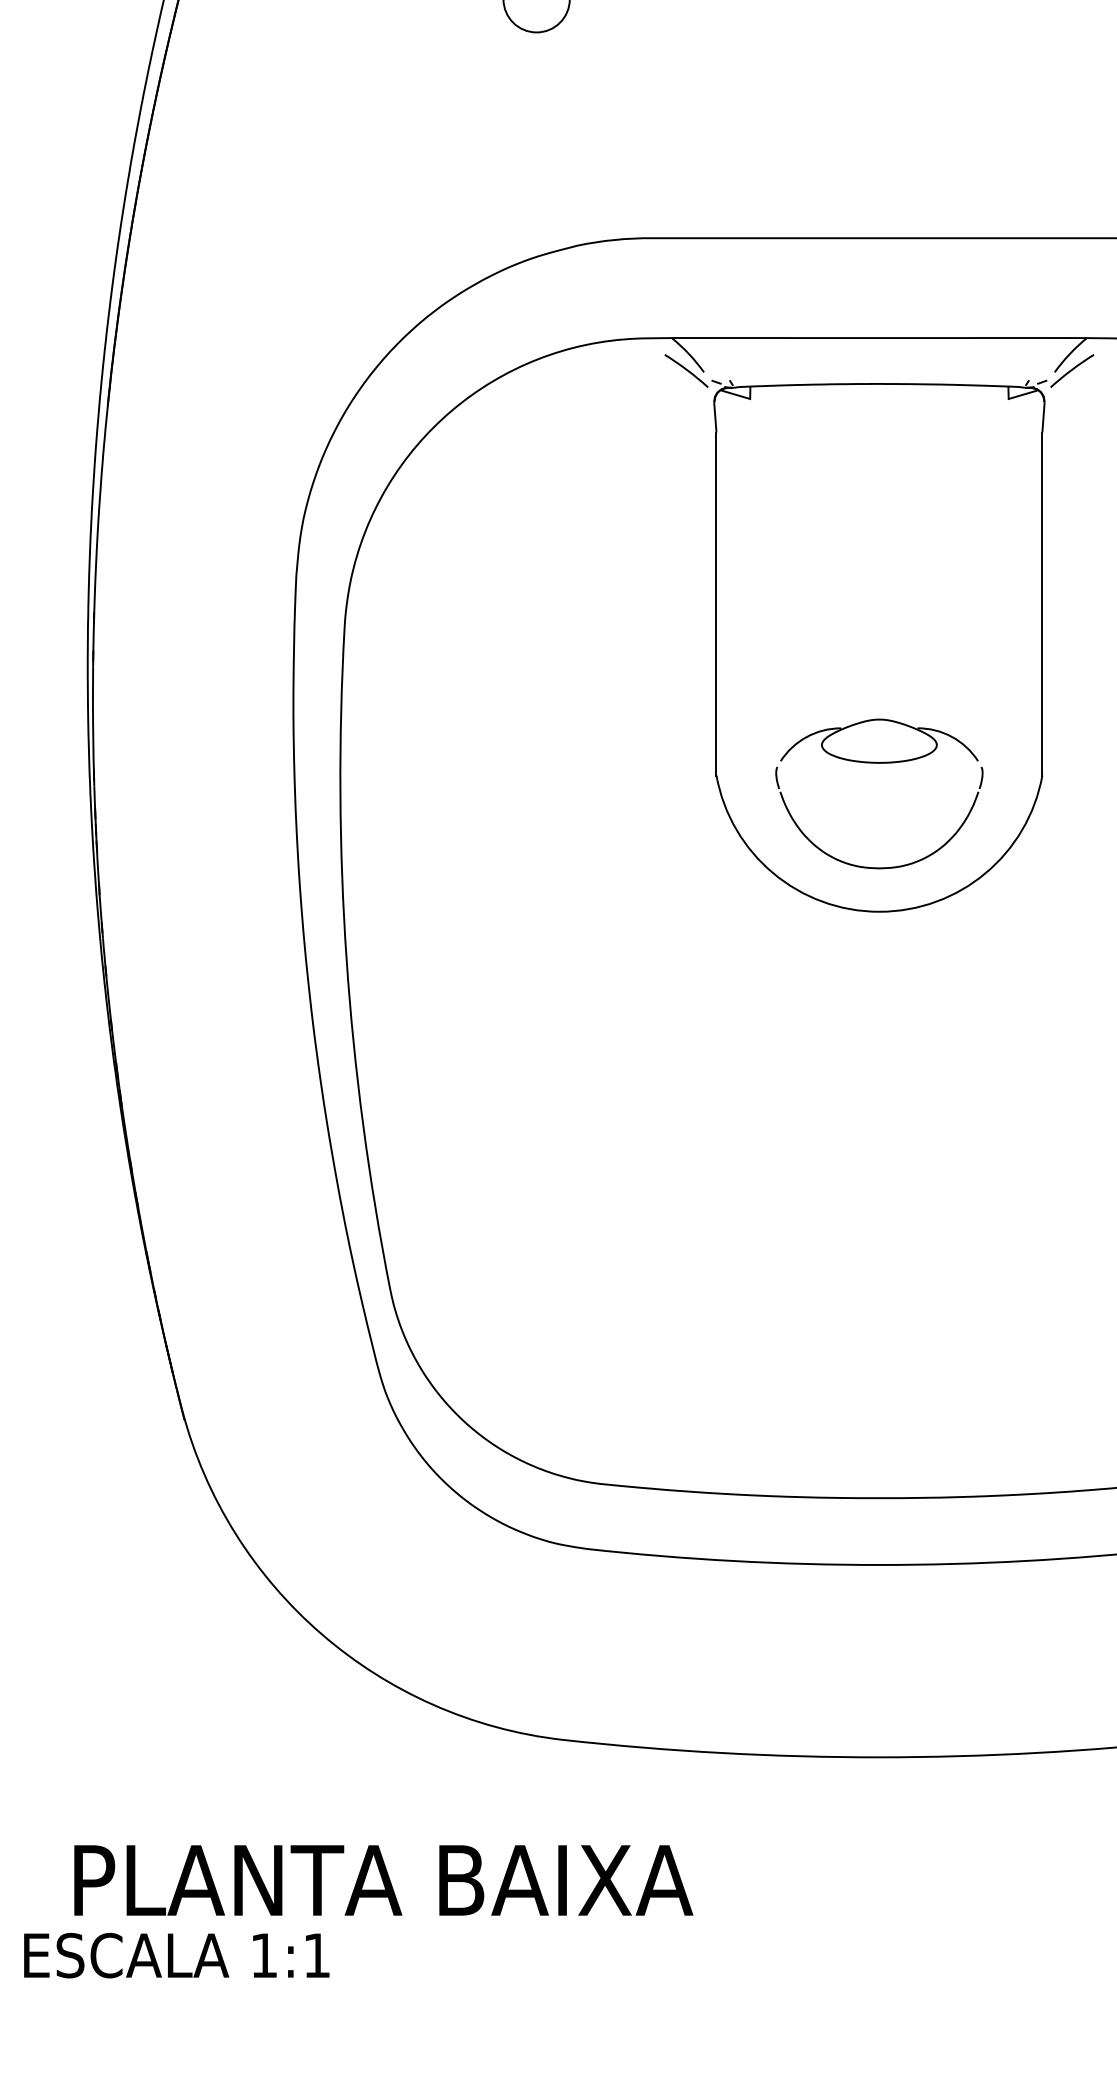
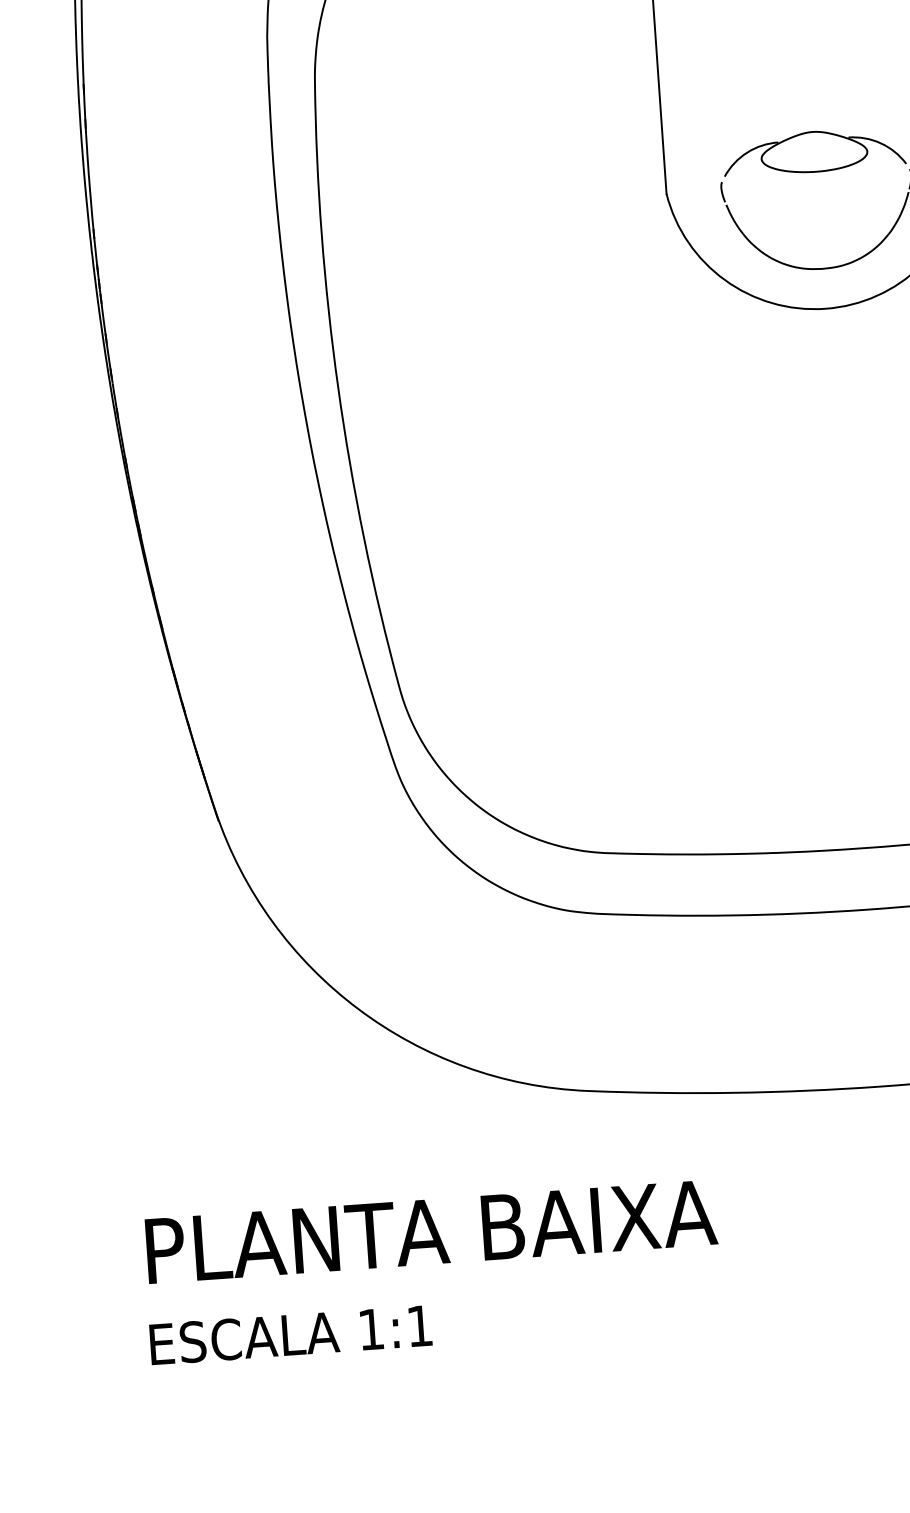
text: (176, 1955) -> (290, 1335), moved

